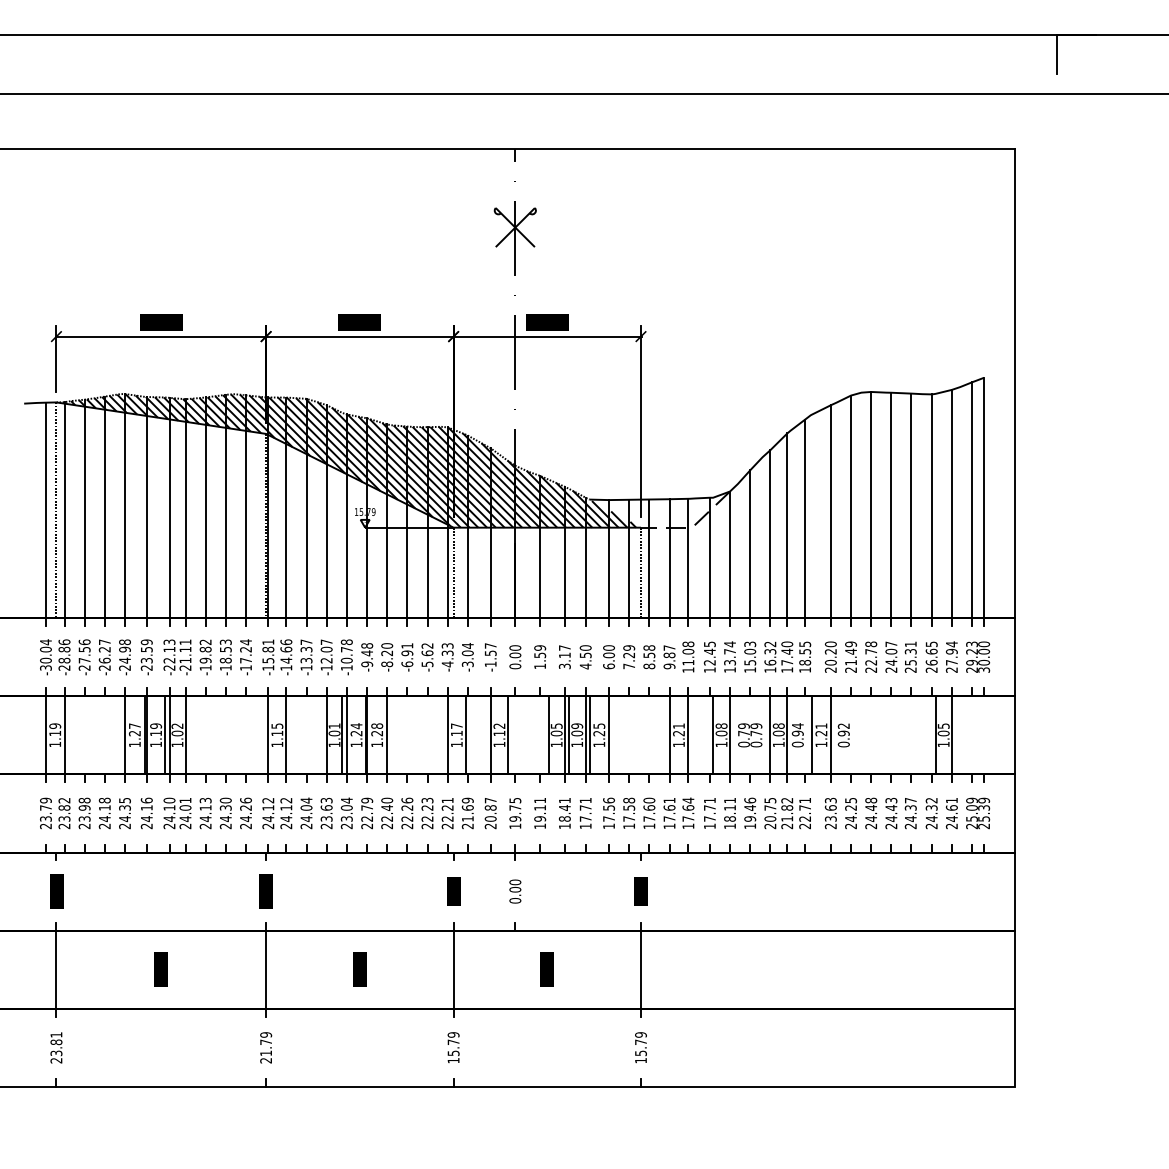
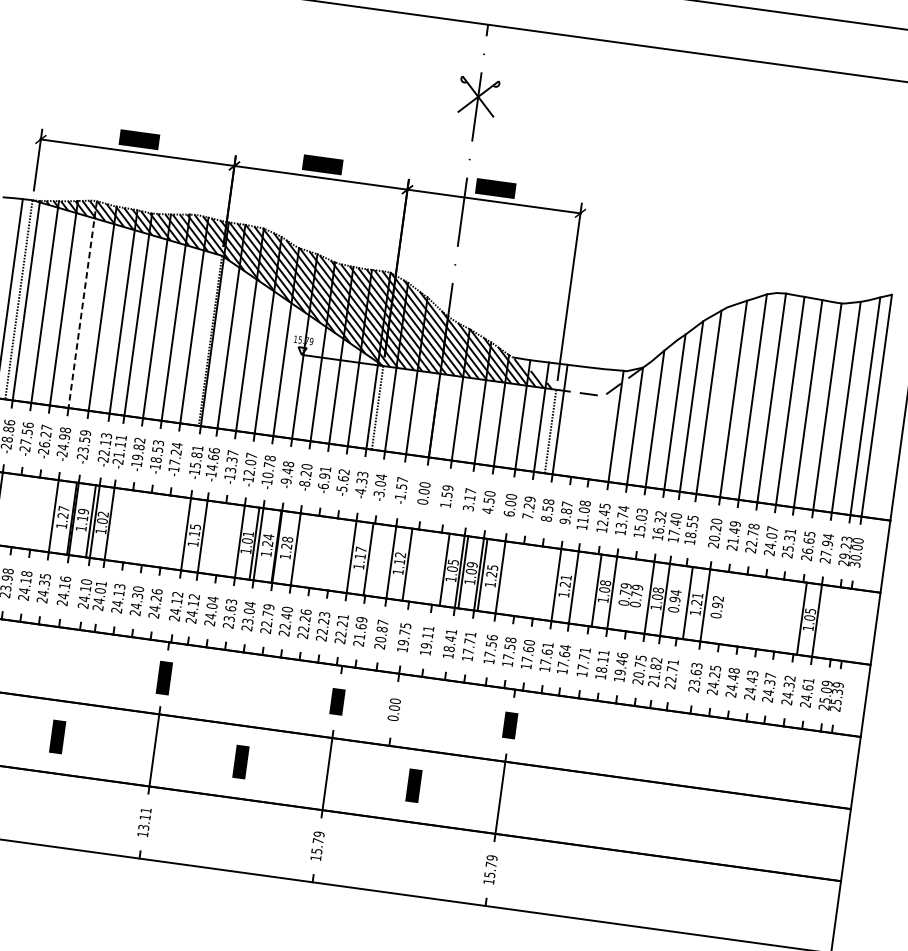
line: (125, 506) -> (83, 305), solid -> dashed
line: (669, 558) -> (578, 421), removed
line: (688, 558) -> (596, 424), removed
text: (266, 1047) -> (144, 822), 21.79 -> 13.11

